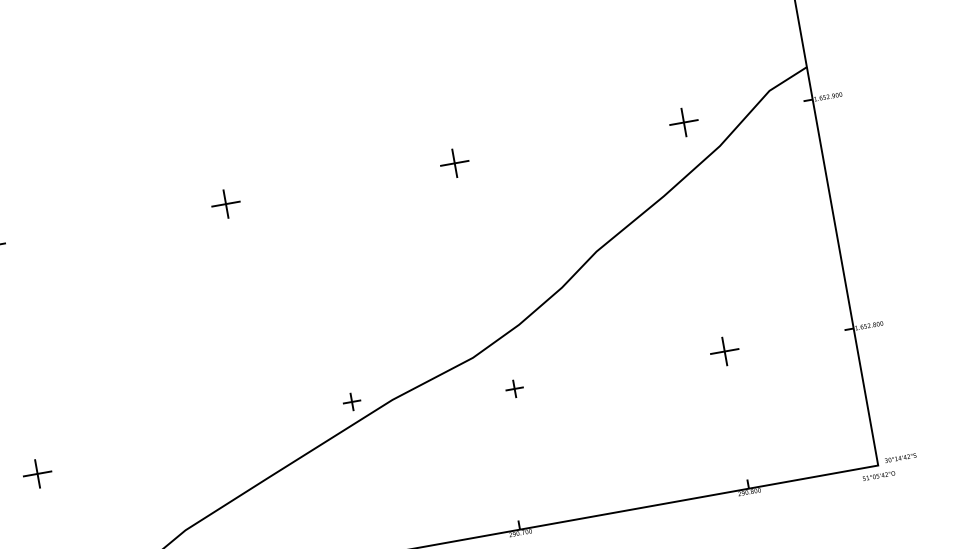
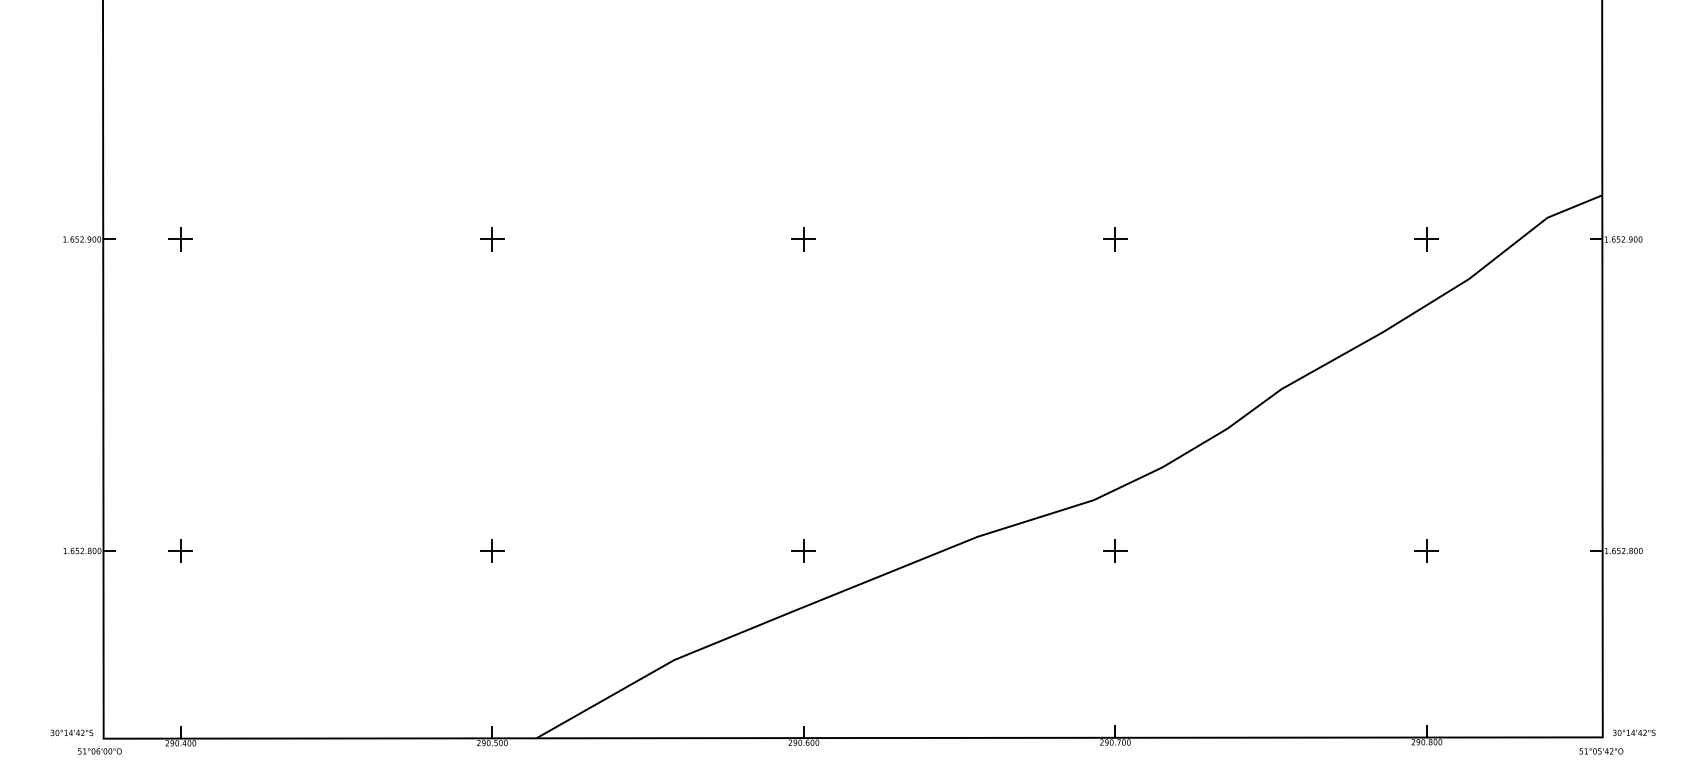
part: (683, 122) -> (1426, 239), size x0.62
part: (454, 163) -> (1115, 239), size x0.62
part: (225, 204) -> (803, 239), size x0.62
part: (724, 351) -> (1426, 550), size x0.62
part: (514, 388) -> (1115, 550), moved
part: (351, 401) -> (803, 550), moved
part: (37, 473) -> (492, 550), size x0.62

